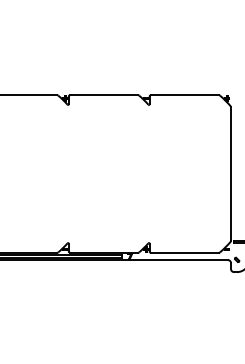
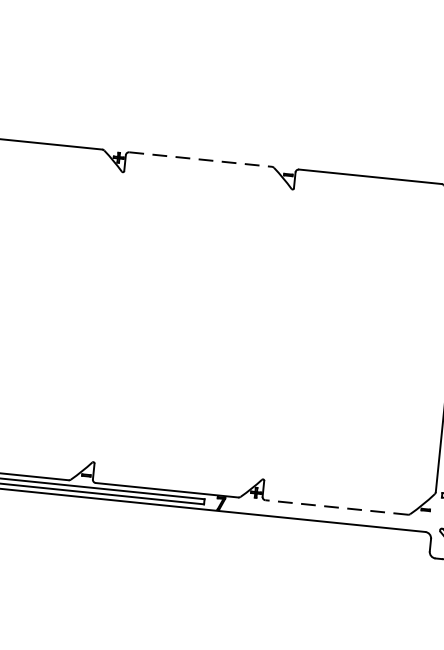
line: (104, 95) -> (201, 160), solid -> dashed
line: (185, 252) -> (337, 506), solid -> dashed

